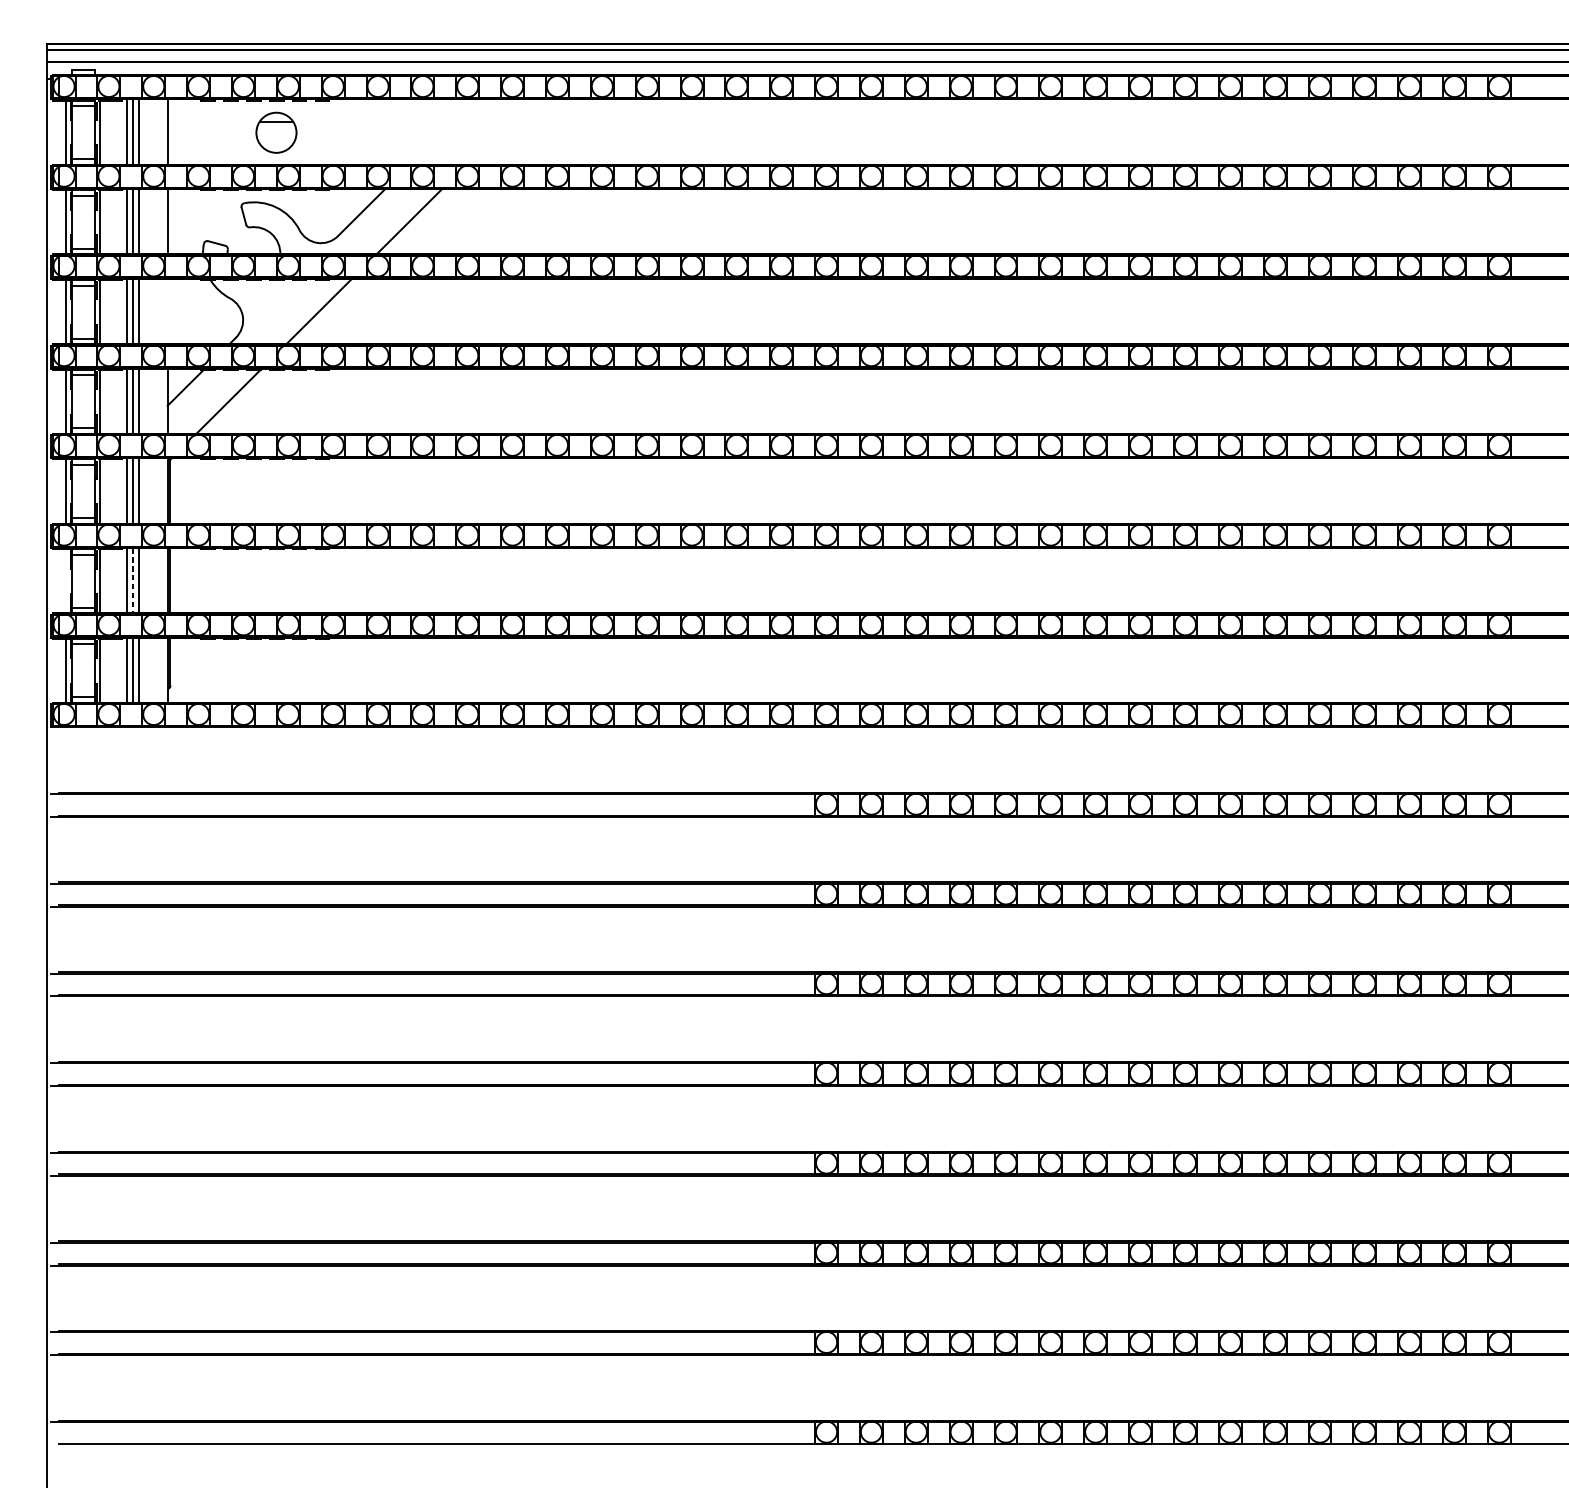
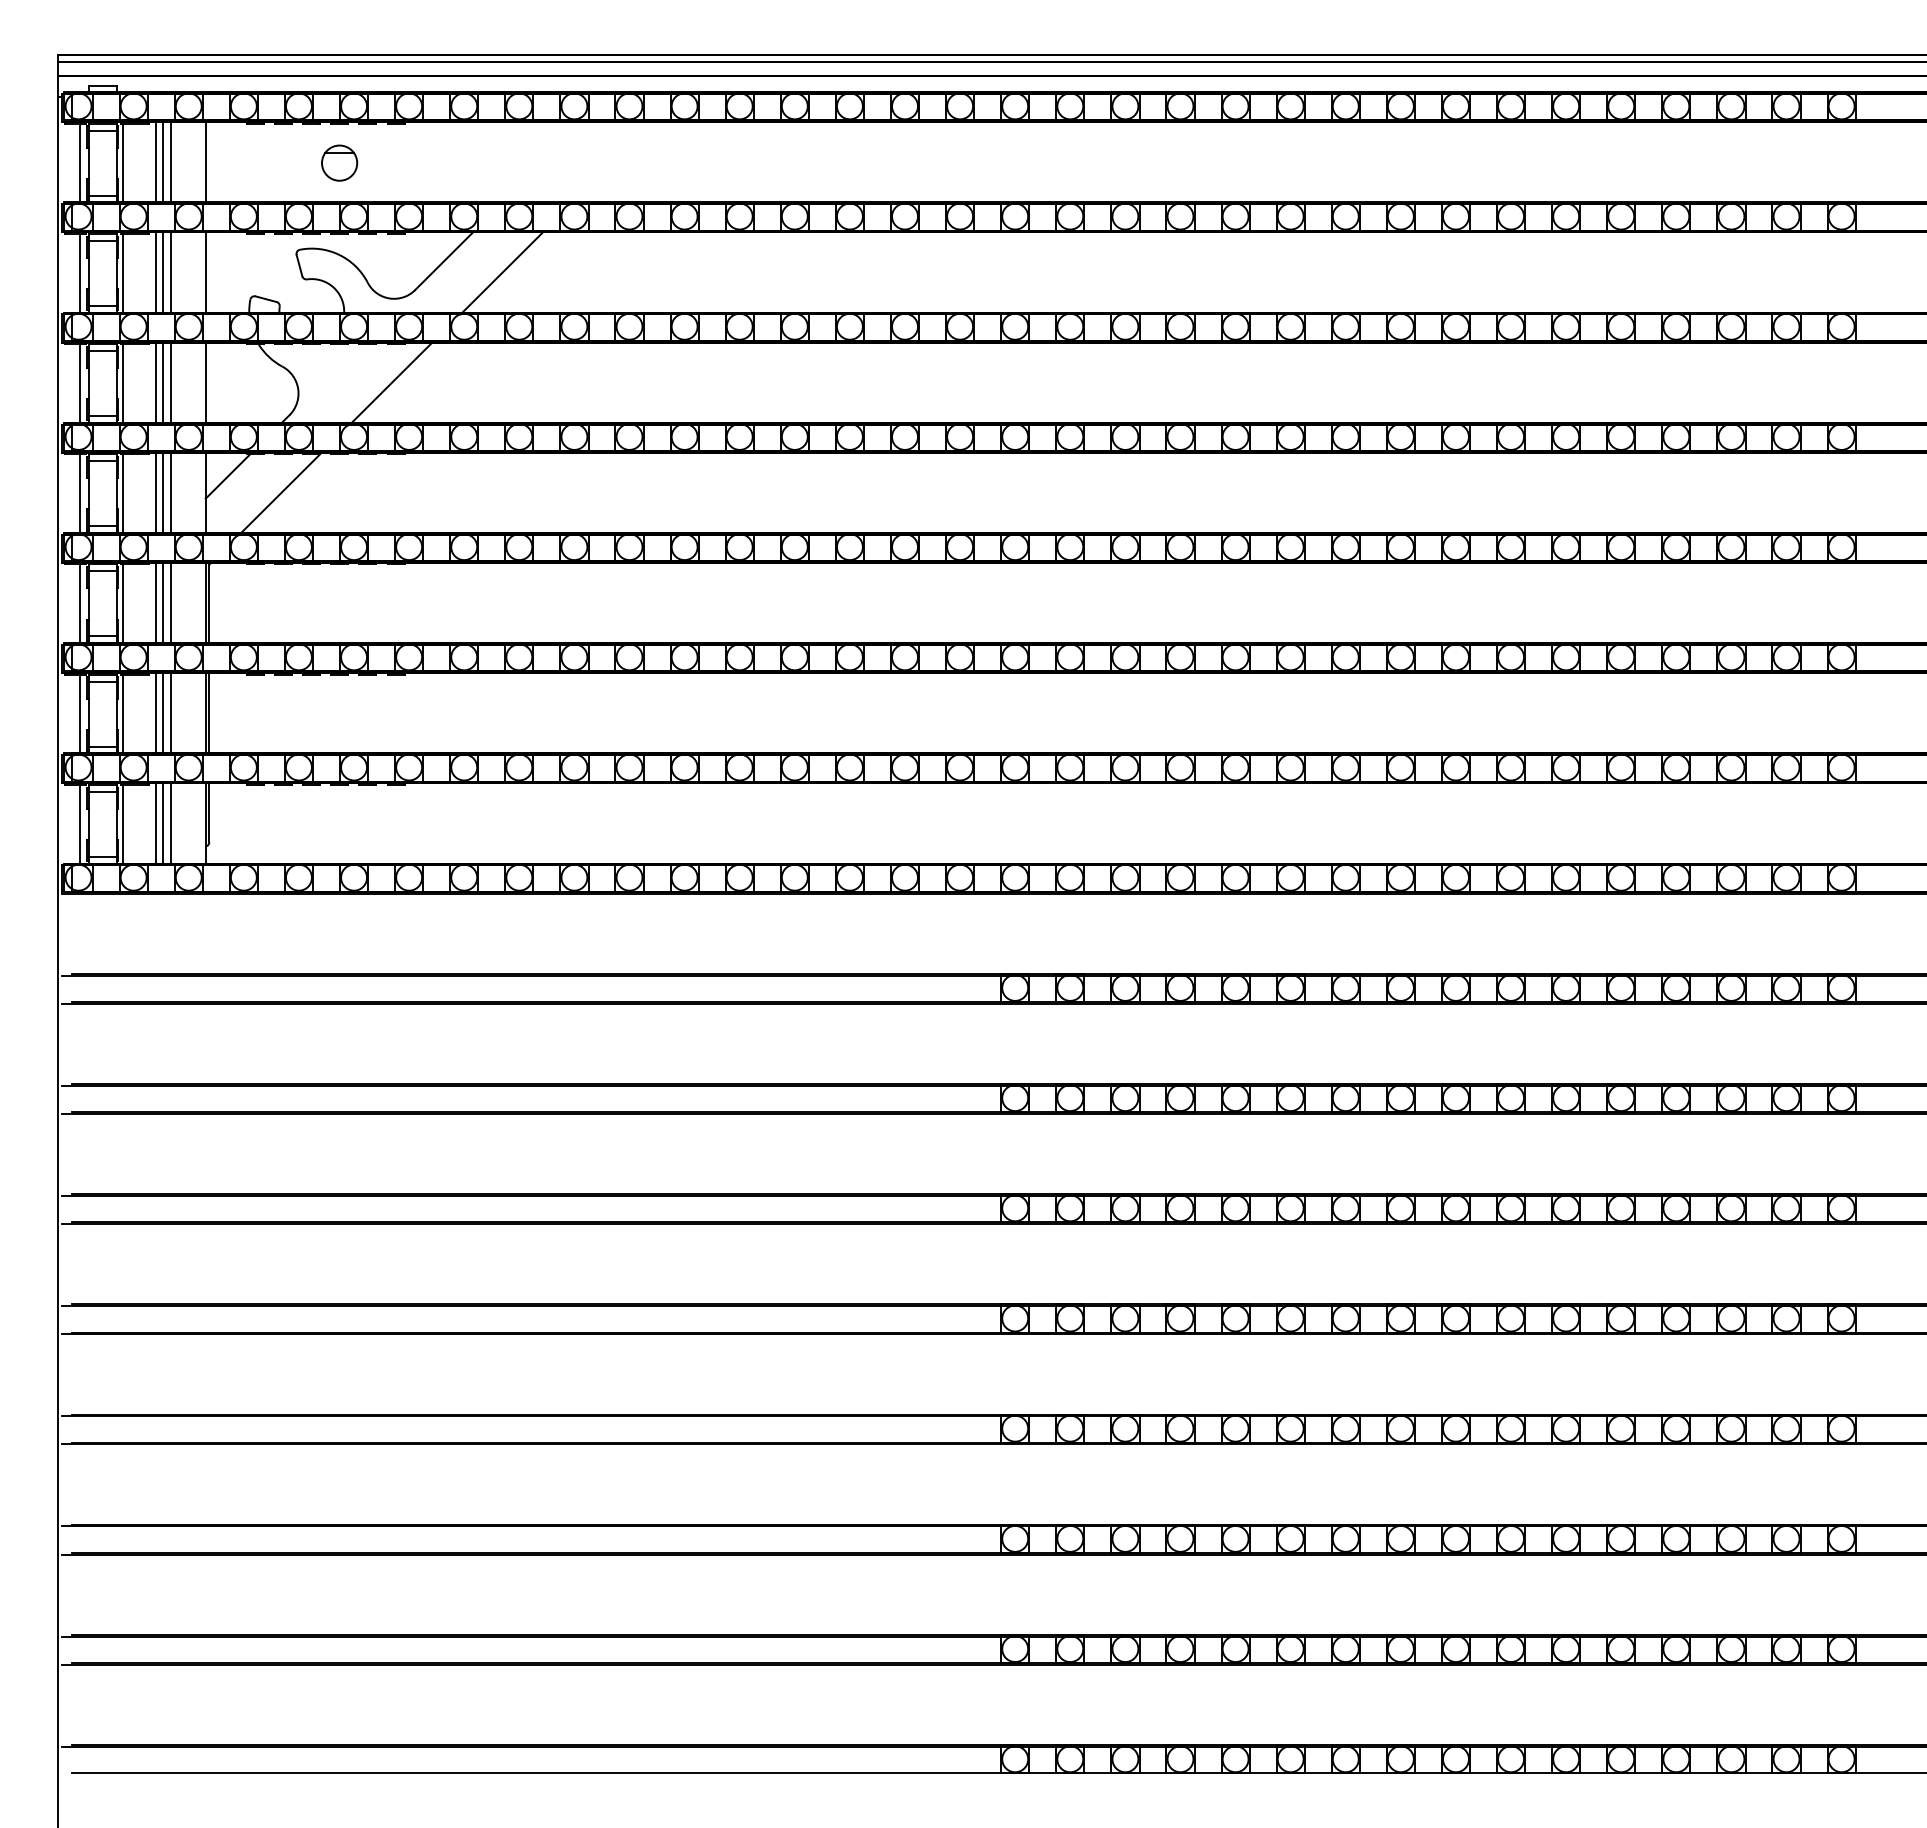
part: (276, 132) -> (339, 162), size x0.71
line: (167, 312) -> (205, 383), added
line: (65, 580) -> (80, 713), added
line: (133, 581) -> (163, 714), dashed -> solid

